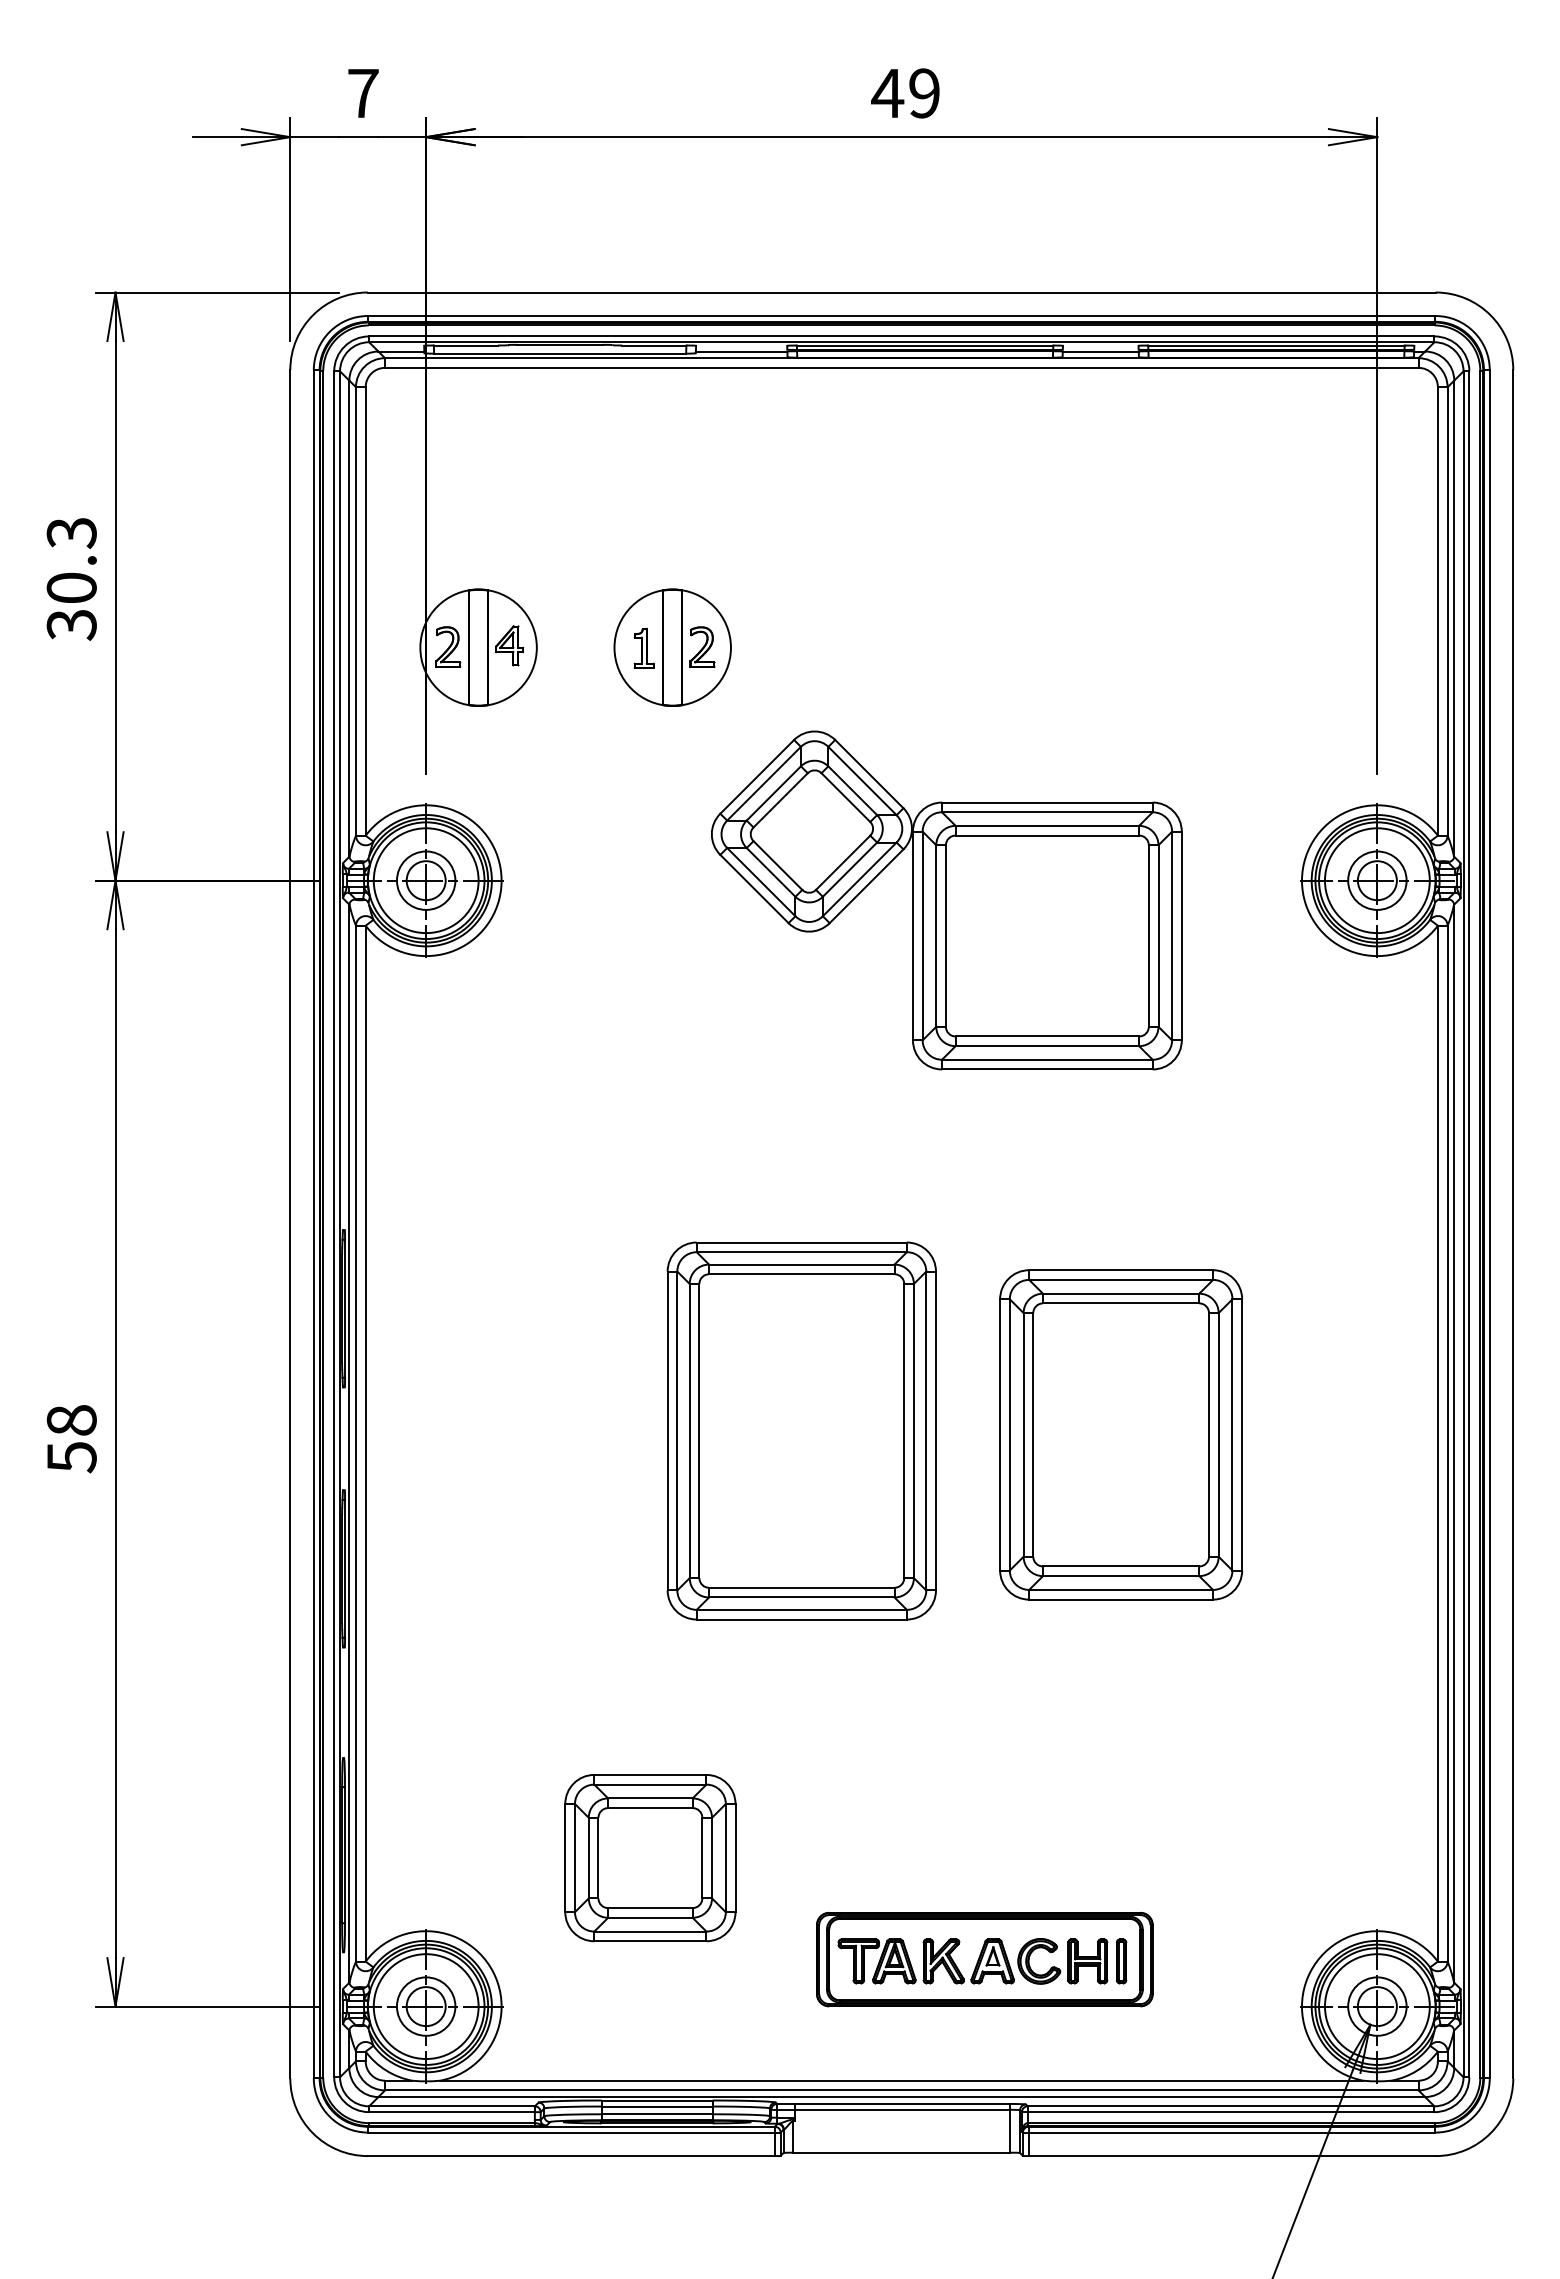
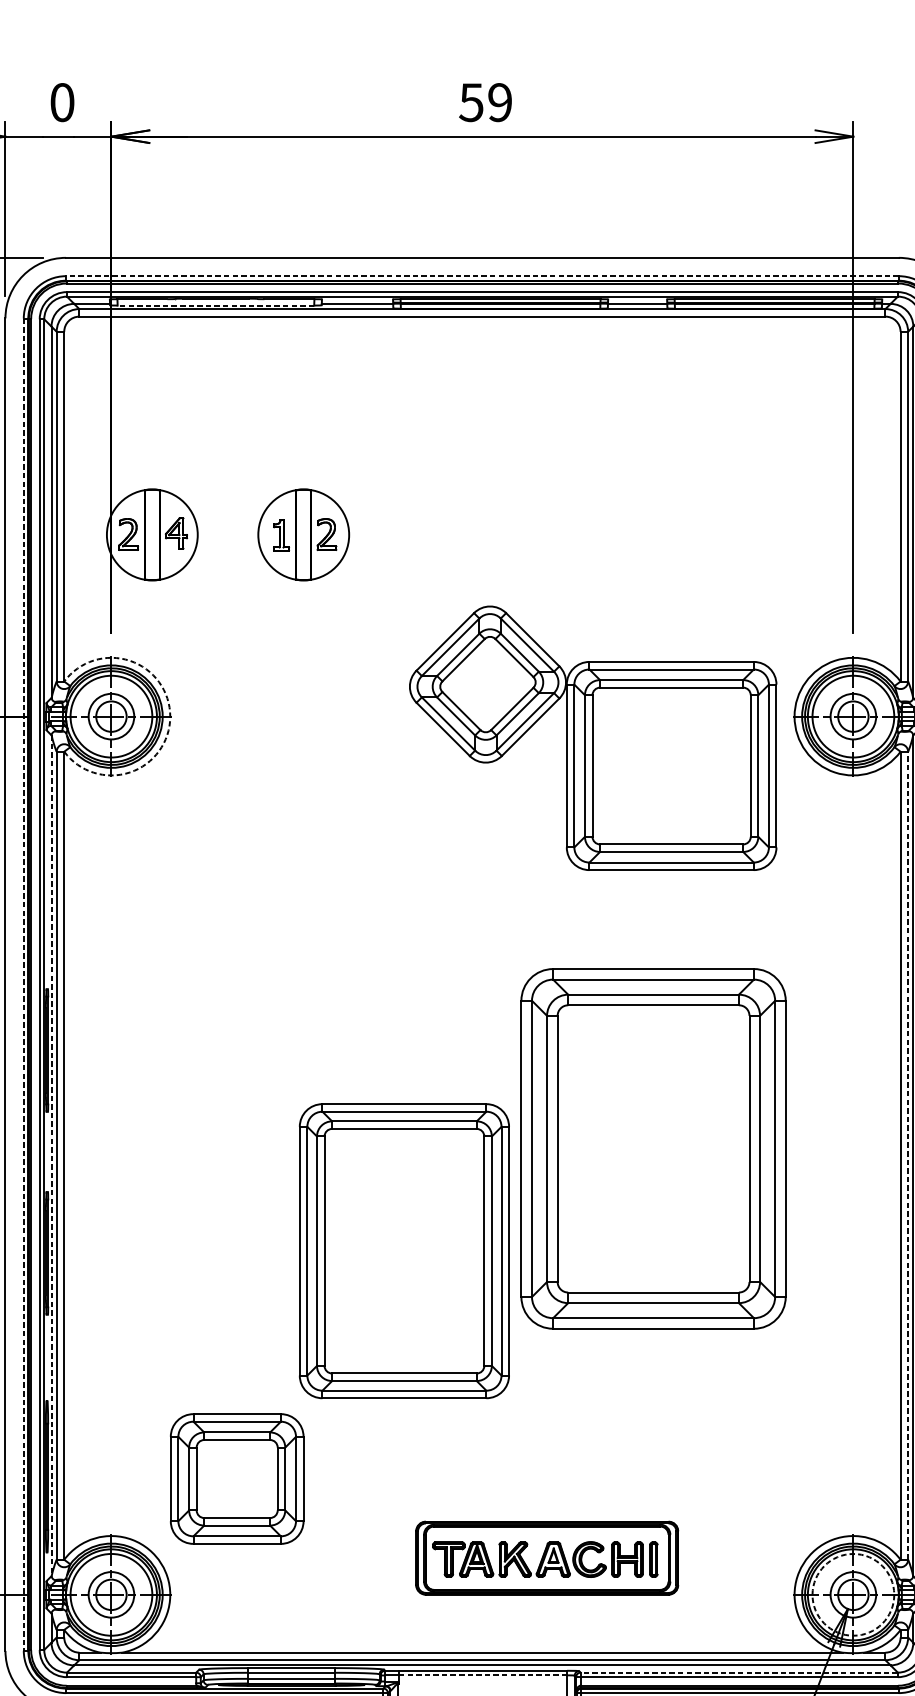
text: (363, 93) -> (62, 102), 7 -> 0
text: (887, 93) -> (471, 102), 49 -> 59
line: (901, 316) -> (482, 276), solid -> dashed
line: (560, 353) -> (216, 305), solid -> dashed
arc: (501, 880) -> (170, 716), solid -> dashed
part: (946, 900) -> (592, 738), moved
line: (313, 1224) -> (23, 984), solid -> dashed
part: (801, 1430) -> (404, 1250), moved
part: (1120, 1434) -> (653, 1148), size x1.4
line: (1447, 1443) -> (908, 1155), solid -> dashed
line: (349, 1444) -> (51, 1156), solid -> dashed
part: (650, 1858) -> (237, 1479), moved
circle: (1376, 2006) -> (852, 1594), solid -> dashed
line: (1230, 2106) -> (738, 1672), solid -> dashed
line: (902, 2109) -> (482, 1675), solid -> dashed

